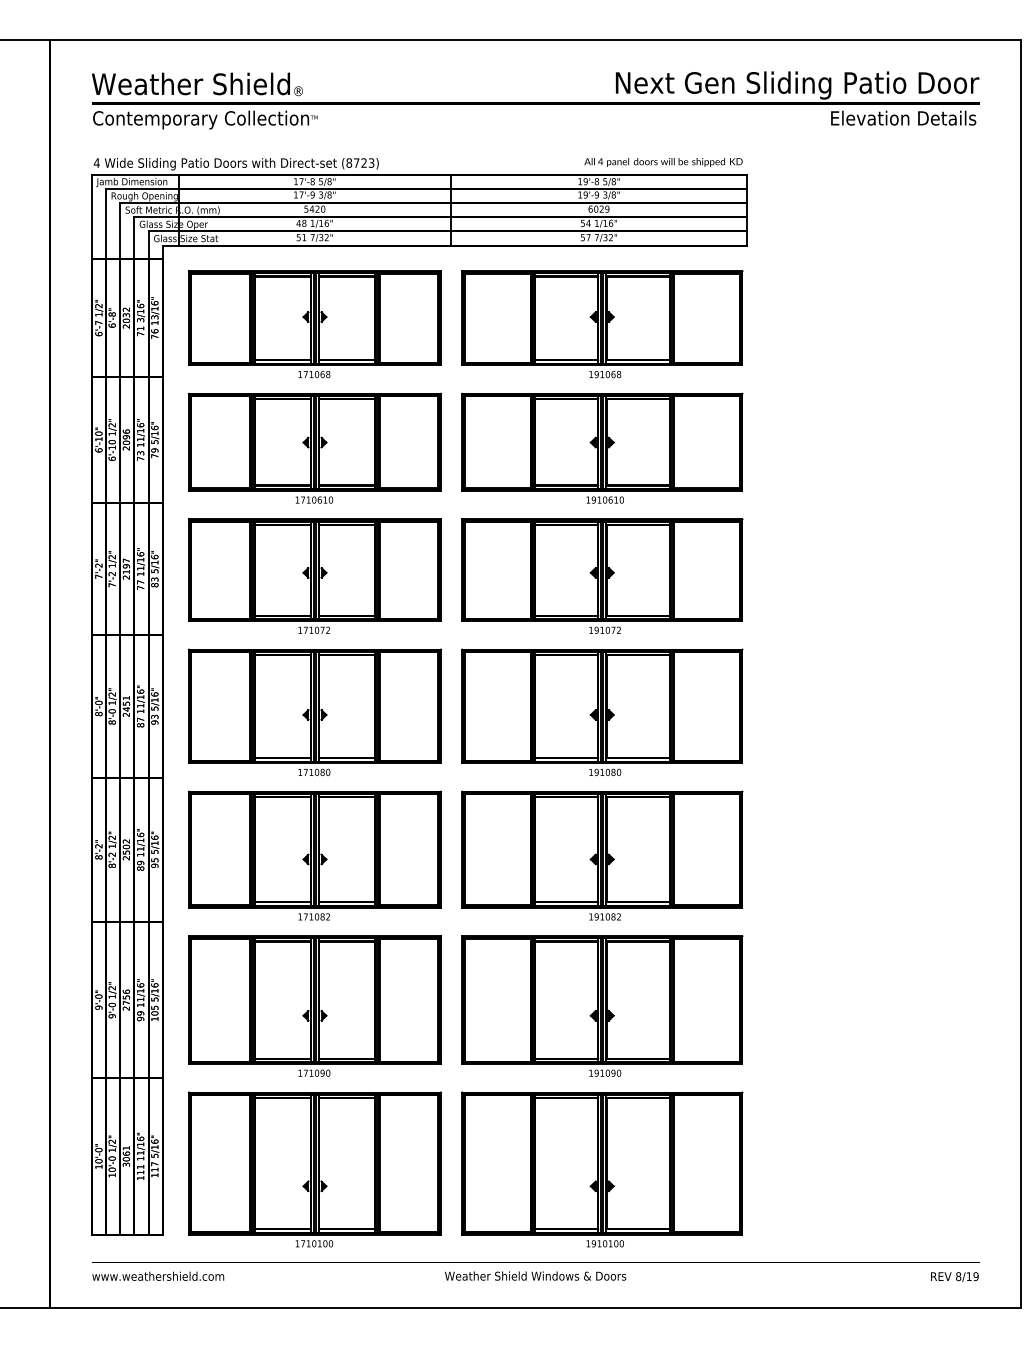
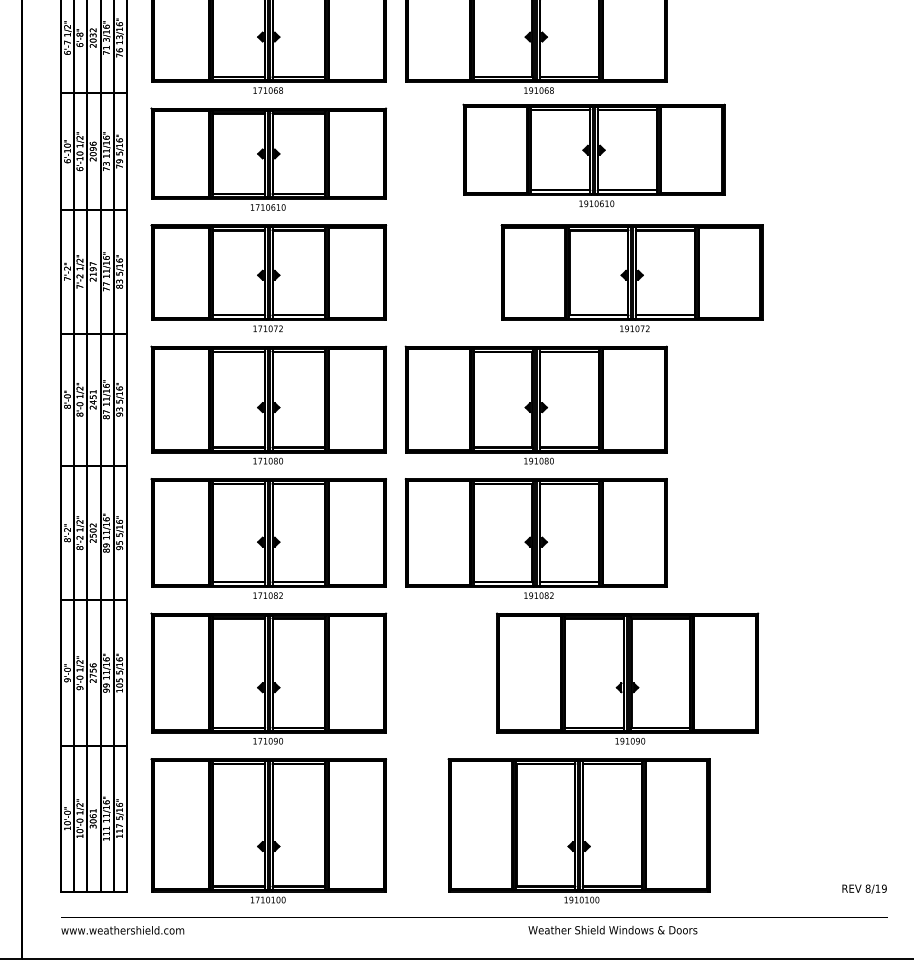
part: (602, 447) -> (594, 154), moved
part: (602, 575) -> (632, 277), moved
part: (602, 1005) -> (627, 678), moved
part: (602, 1169) -> (579, 830), moved
text: (535, 1275) -> (612, 929), moved
text: (954, 1277) -> (864, 889), moved

